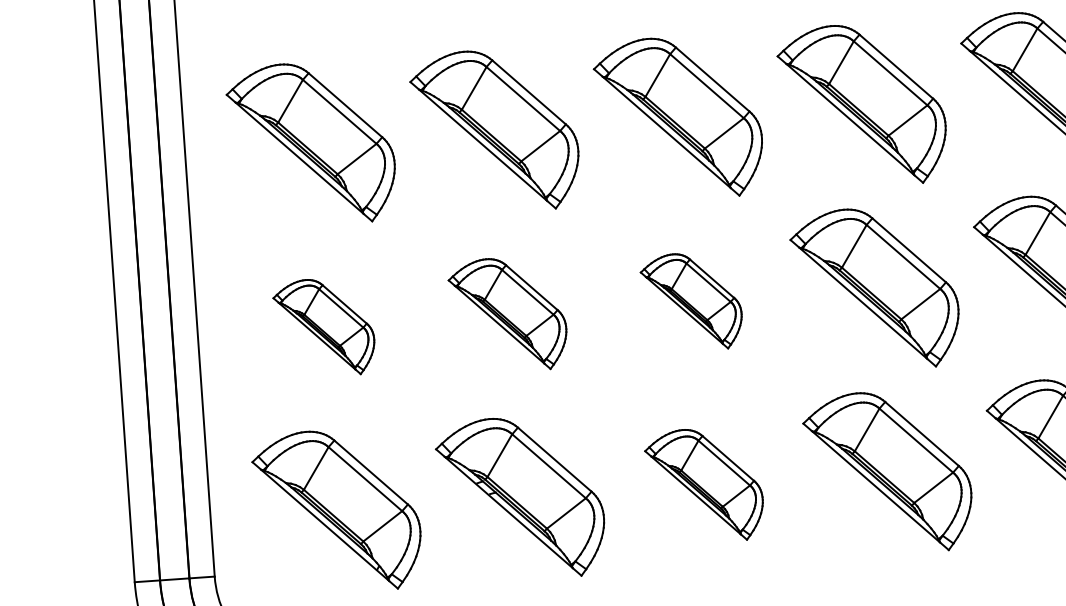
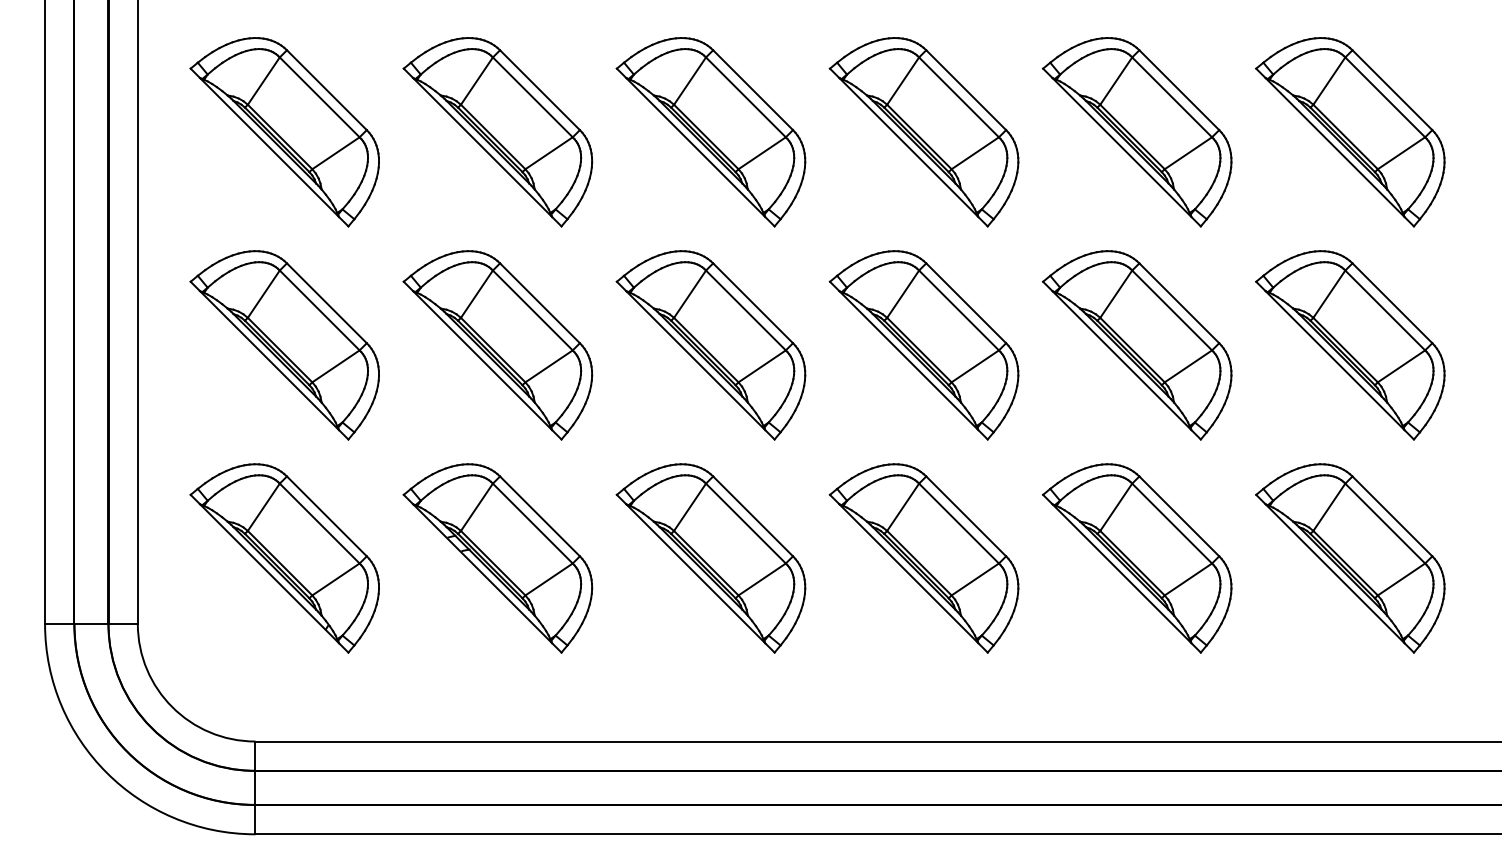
part: (691, 302) -> (710, 345), size x1.67
part: (507, 314) -> (497, 345), size x1.43
part: (324, 327) -> (284, 345), size x1.67
part: (704, 485) -> (710, 558), size x1.43

